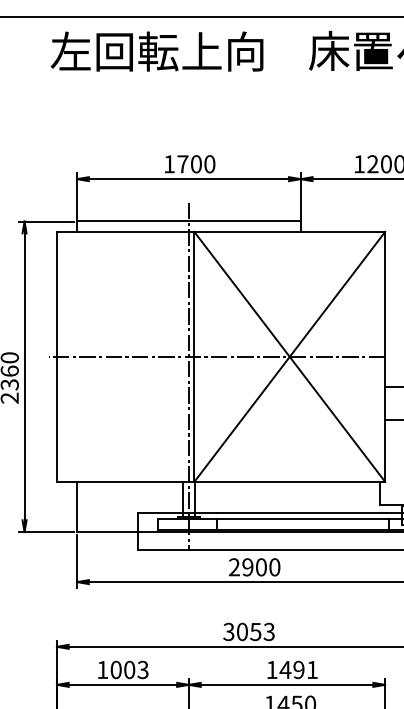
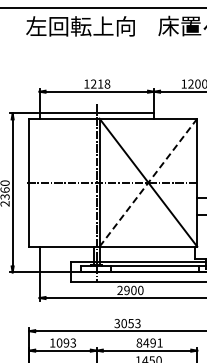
text: (196, 163) -> (100, 83), 1700 -> 1218
line: (289, 356) -> (148, 182), solid -> dashed
text: (129, 668) -> (66, 342), 1003 -> 1093
text: (272, 668) -> (139, 342), 1491 -> 8491

